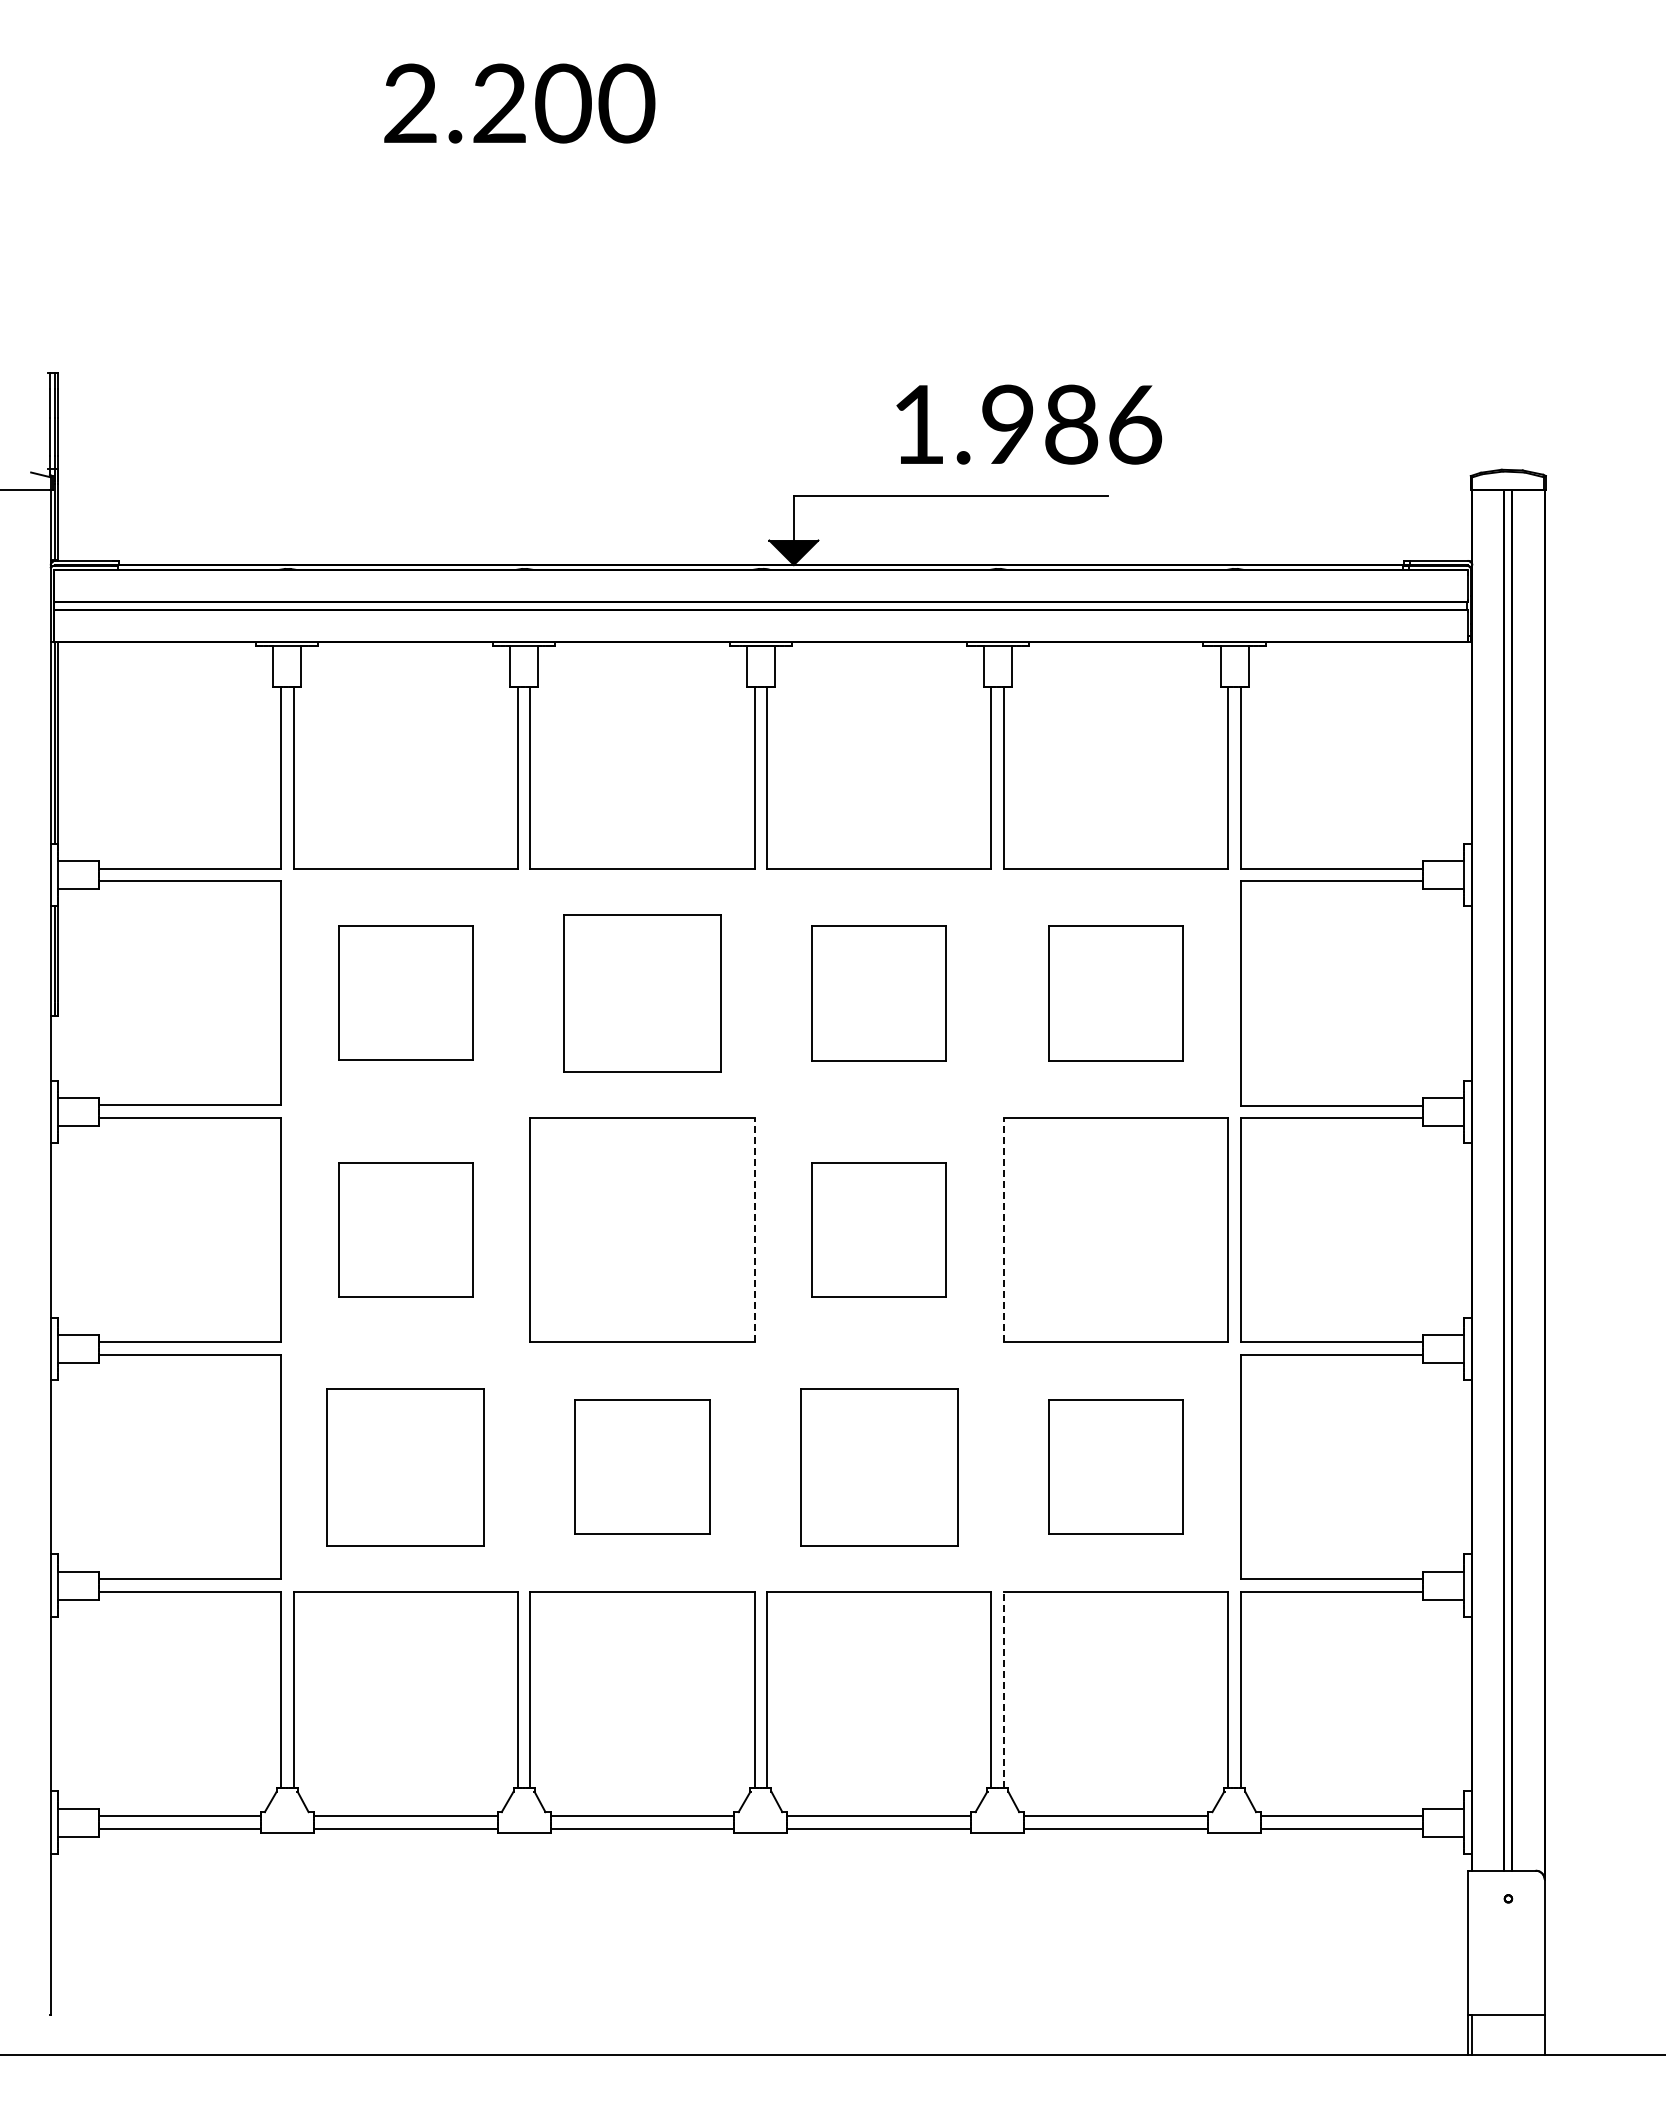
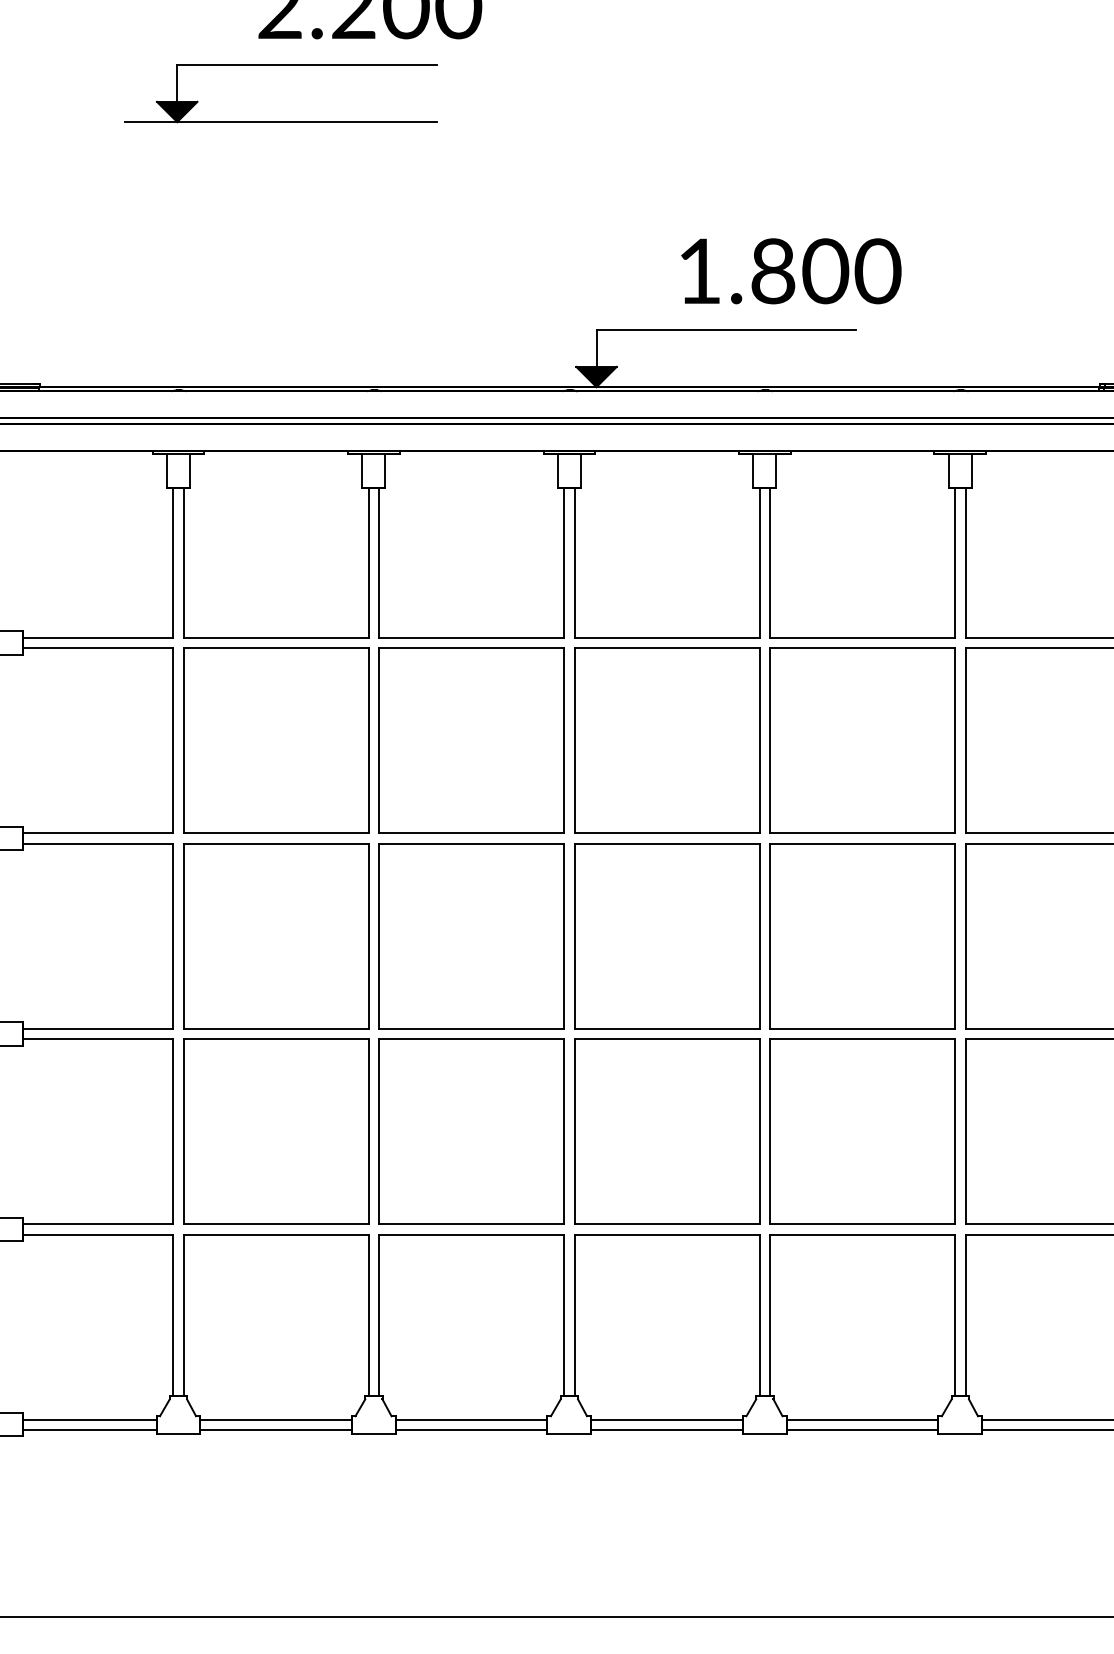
part: (411, 175) -> (280, 65), added
text: (1072, 424) -> (826, 271), 1.986 -> 1.800
part: (405, 992) -> (276, 739), size x1.67
part: (642, 992) -> (471, 739), size x1.43
part: (878, 993) -> (666, 740), size x1.67
part: (1115, 993) -> (861, 740), size x1.67
part: (405, 1229) -> (276, 935), size x1.67
line: (754, 1229) -> (564, 935), dashed -> solid
part: (878, 1229) -> (666, 935), size x1.67
line: (1004, 1229) -> (770, 935), dashed -> solid
part: (405, 1466) -> (276, 1131), size x1.43
part: (642, 1466) -> (471, 1131), size x1.67
part: (878, 1466) -> (666, 1131), size x1.43
part: (1115, 1466) -> (861, 1131), size x1.67
line: (1004, 1689) -> (770, 1315), dashed -> solid

